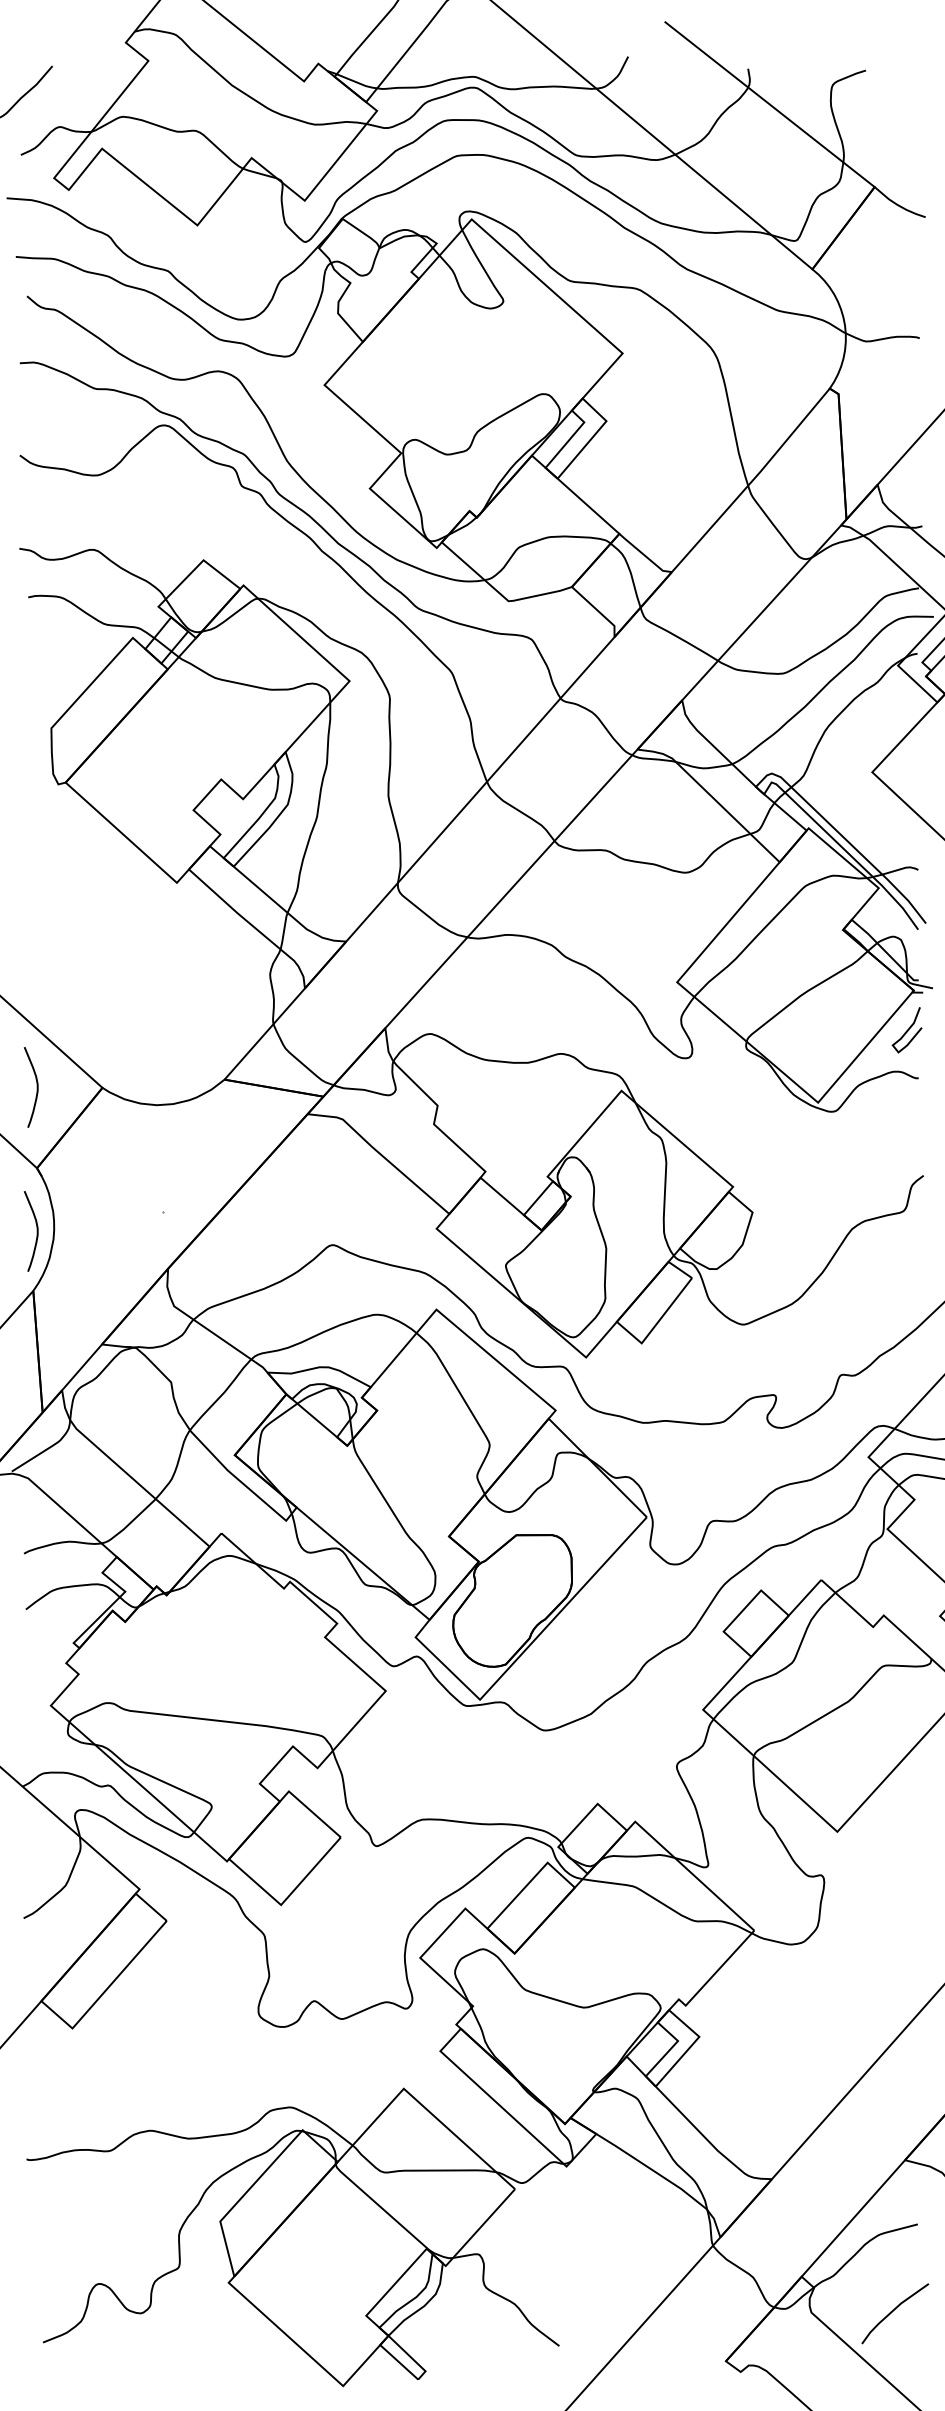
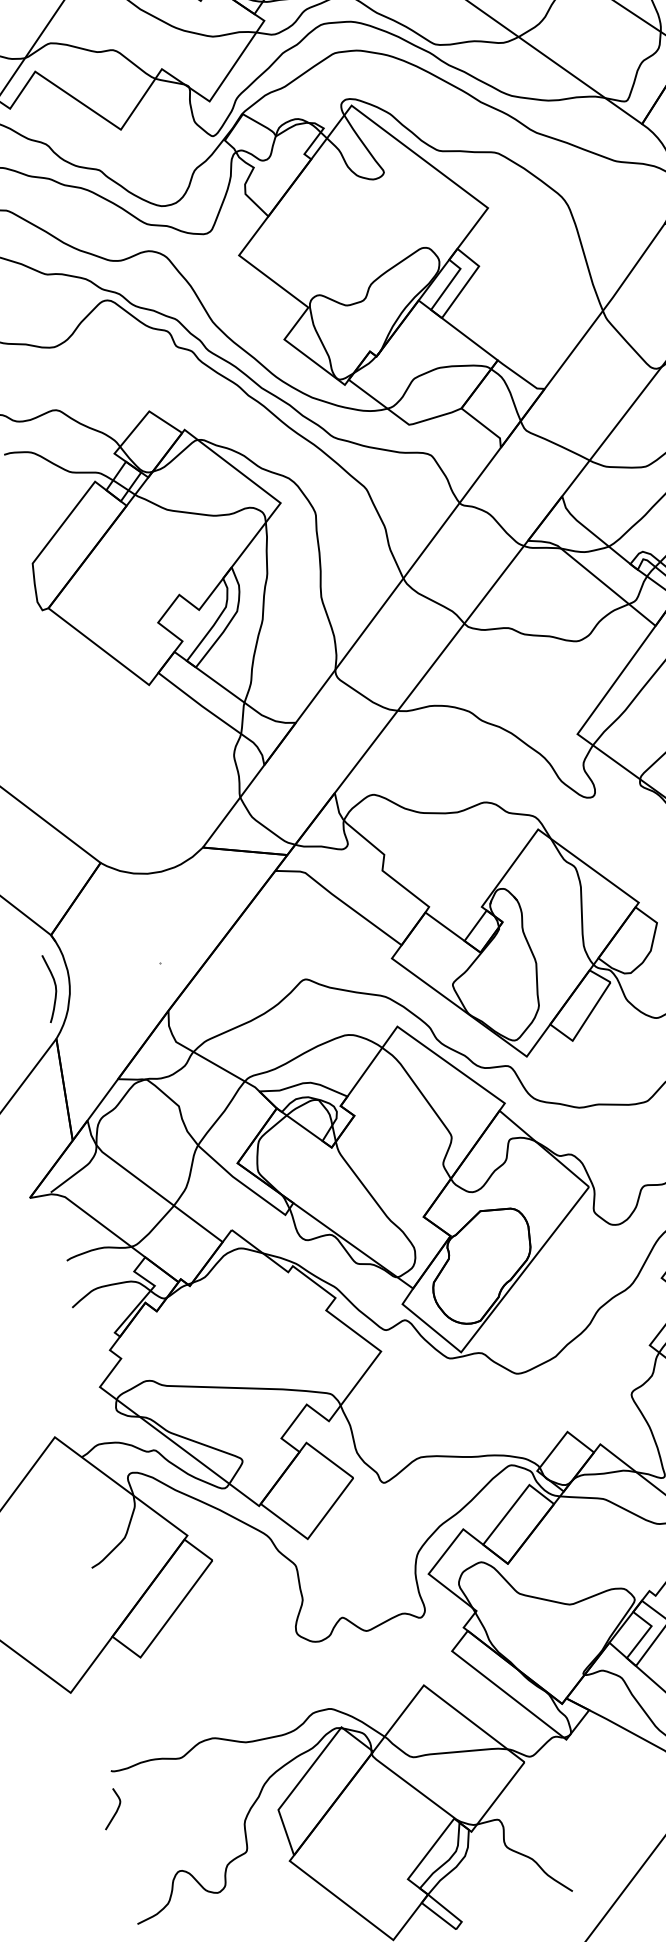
curve: (36, 1087) -> (45, 867), removed
curve: (28, 2207) -> (115, 1811), added

